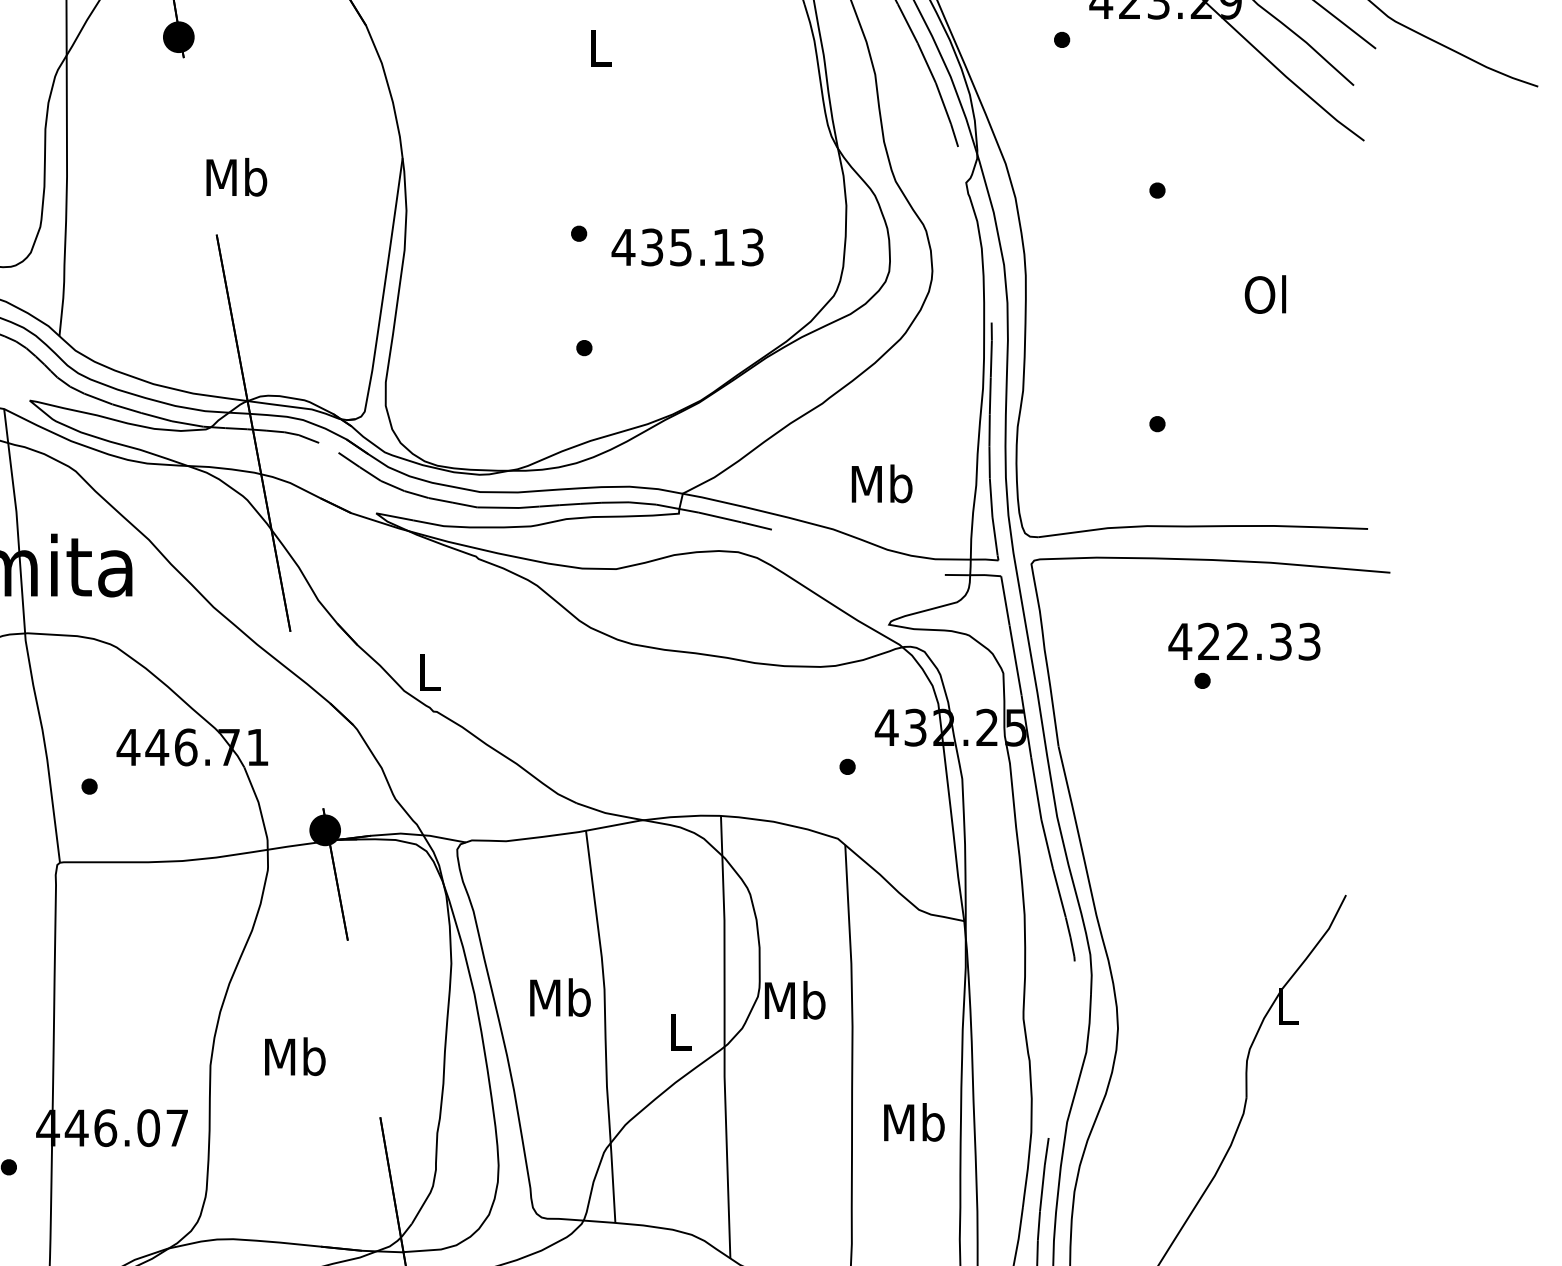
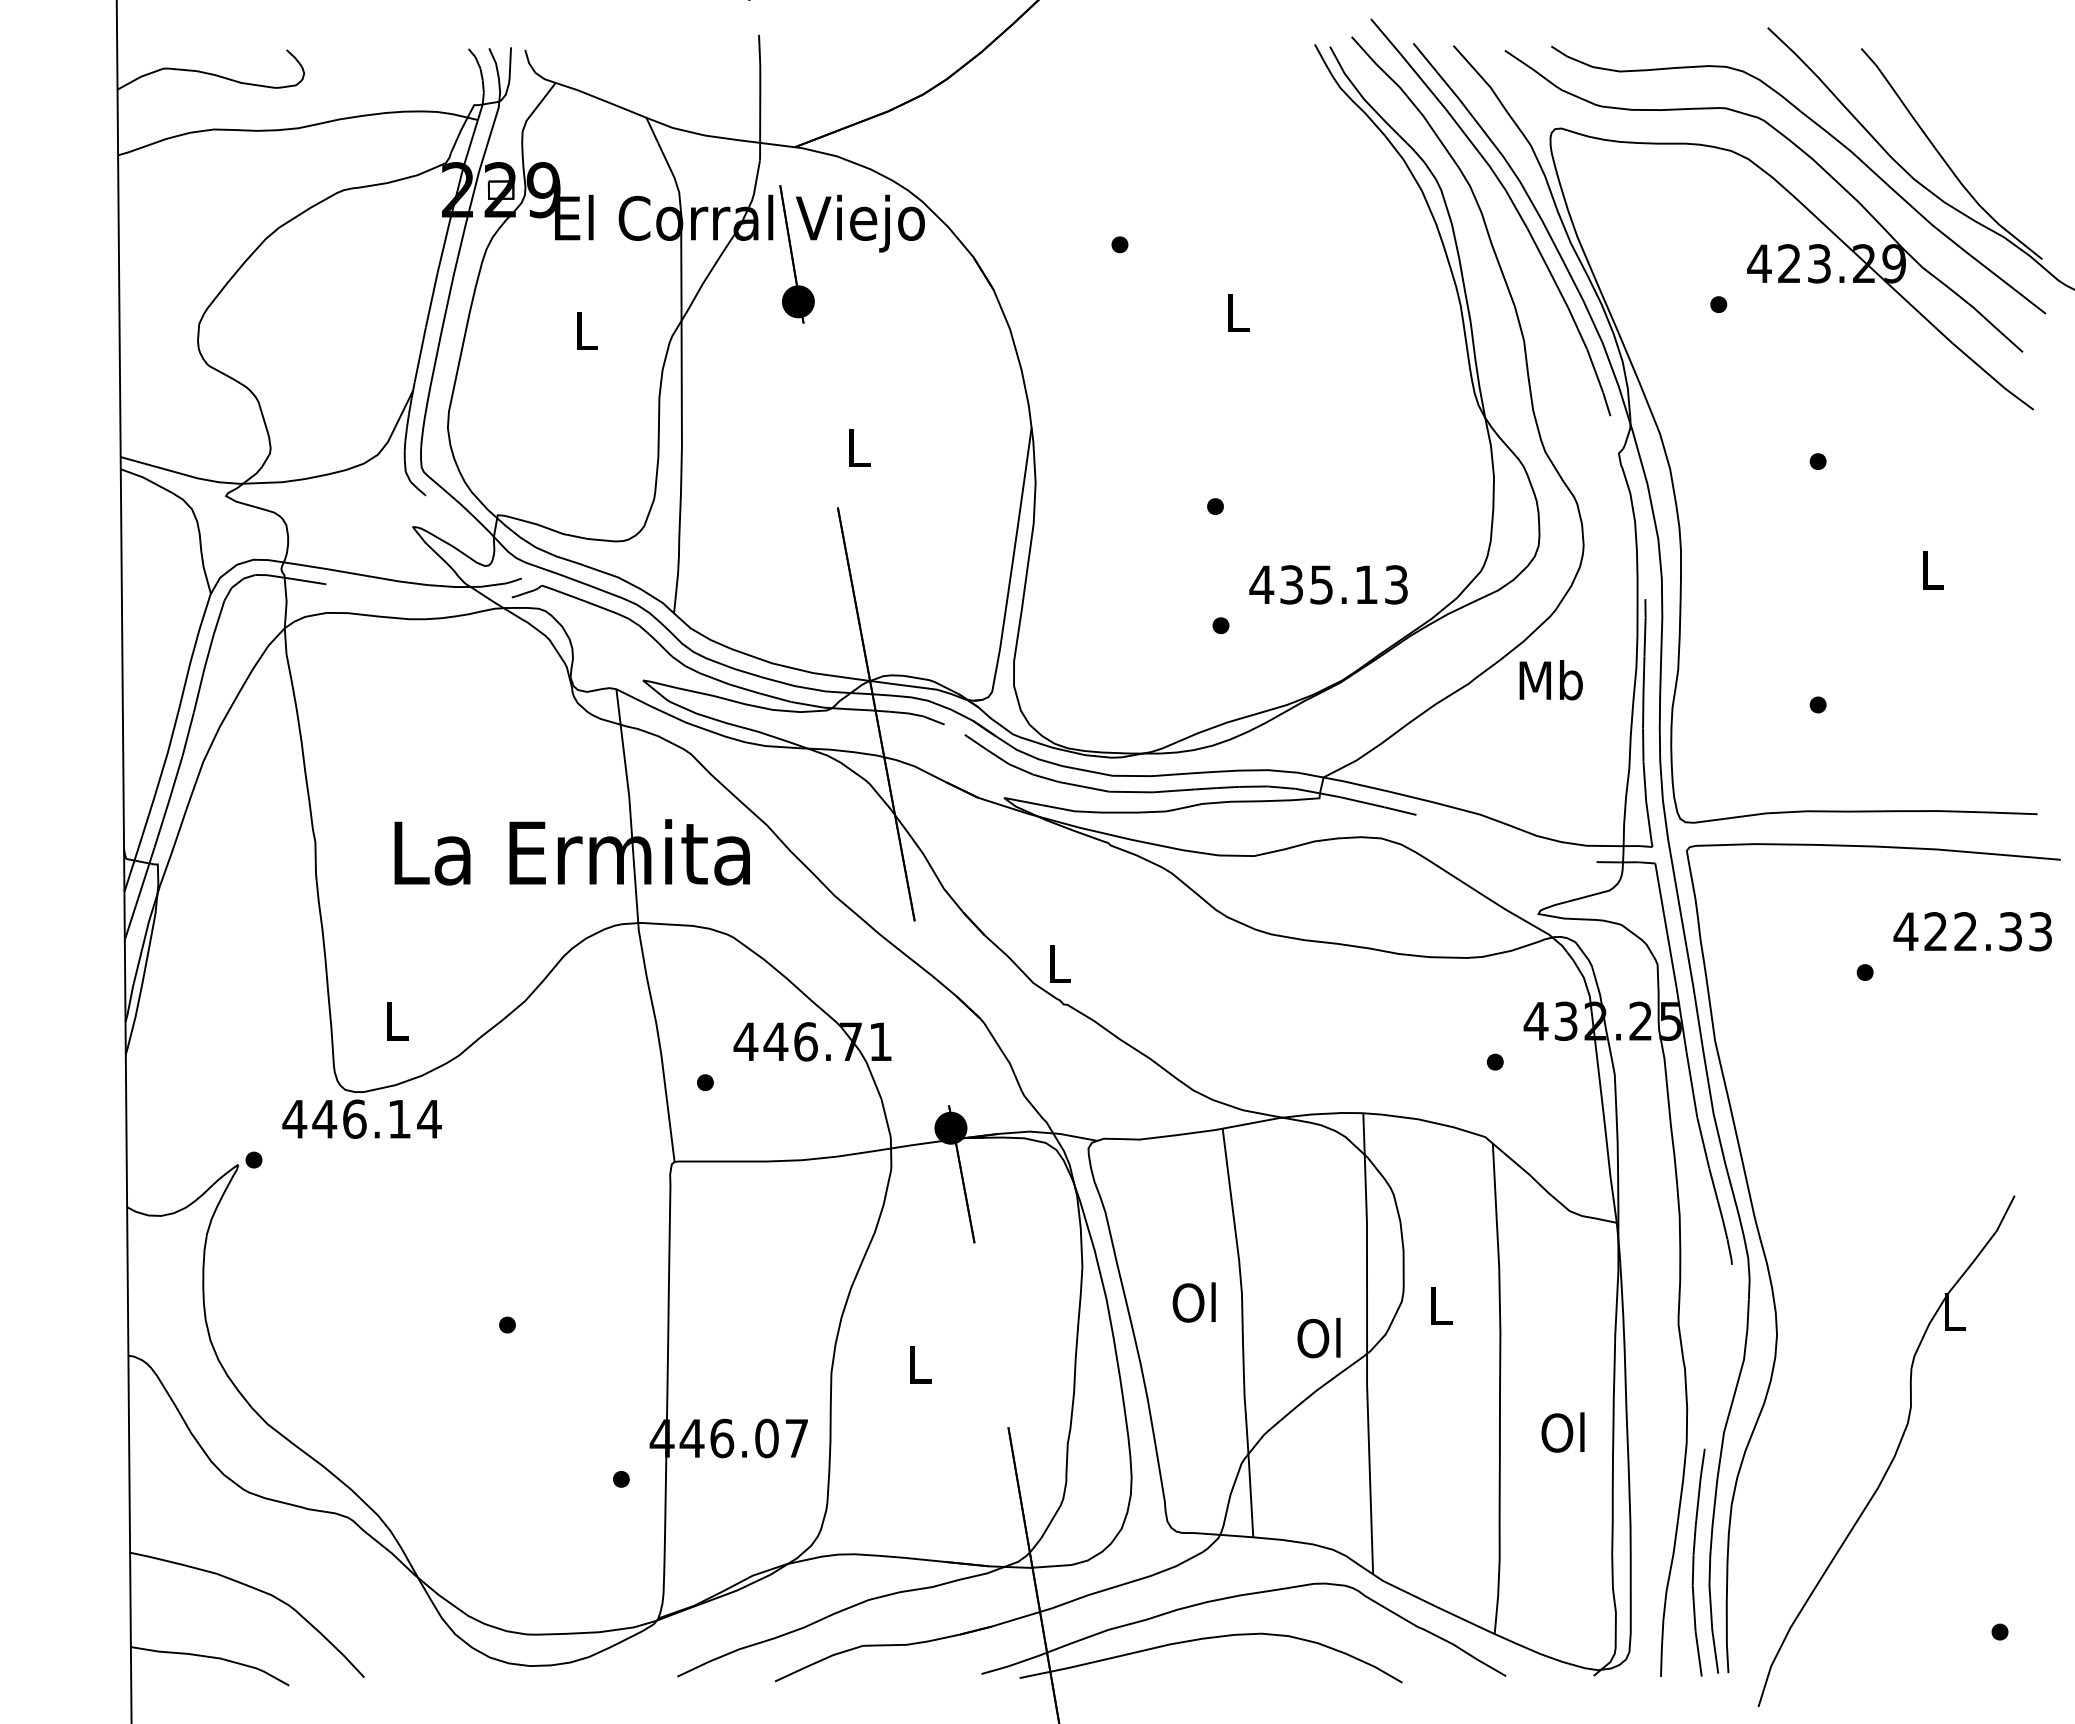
text: (236, 177) -> (858, 447), Mb -> L
text: (687, 247) -> (1328, 584), moved
text: (1265, 294) -> (1930, 569), Ol -> L
text: (881, 484) -> (1550, 680), moved
text: (1244, 641) -> (1972, 931), moved
text: (559, 997) -> (1195, 1302), Mb -> Ol
text: (795, 1000) -> (1440, 1305), Mb -> L
text: (677, 1032) -> (1318, 1338), L -> Ol
text: (295, 1056) -> (919, 1363), Mb -> L
text: (914, 1122) -> (1564, 1432), Mb -> Ol

